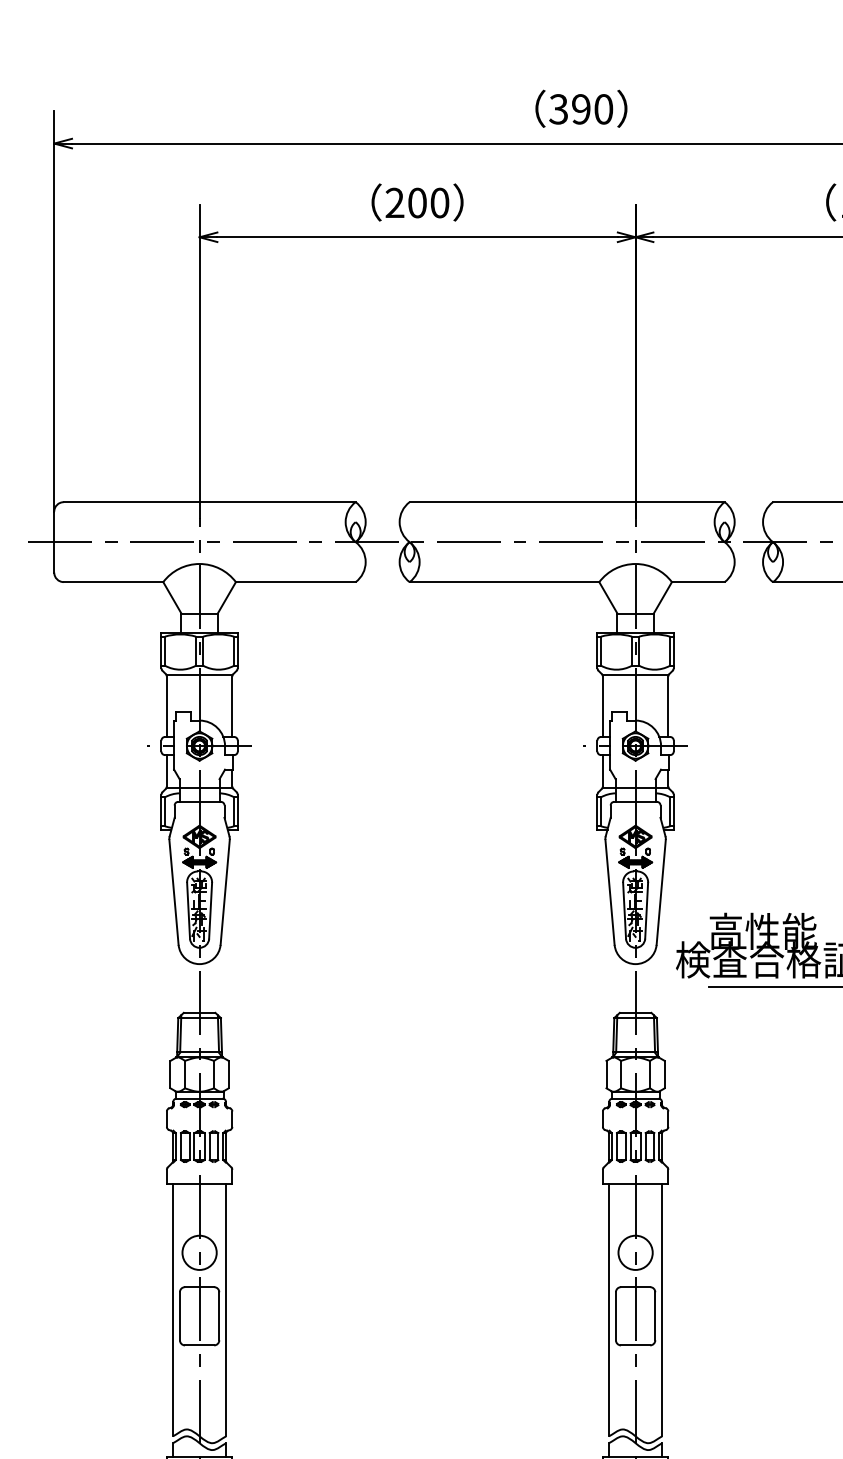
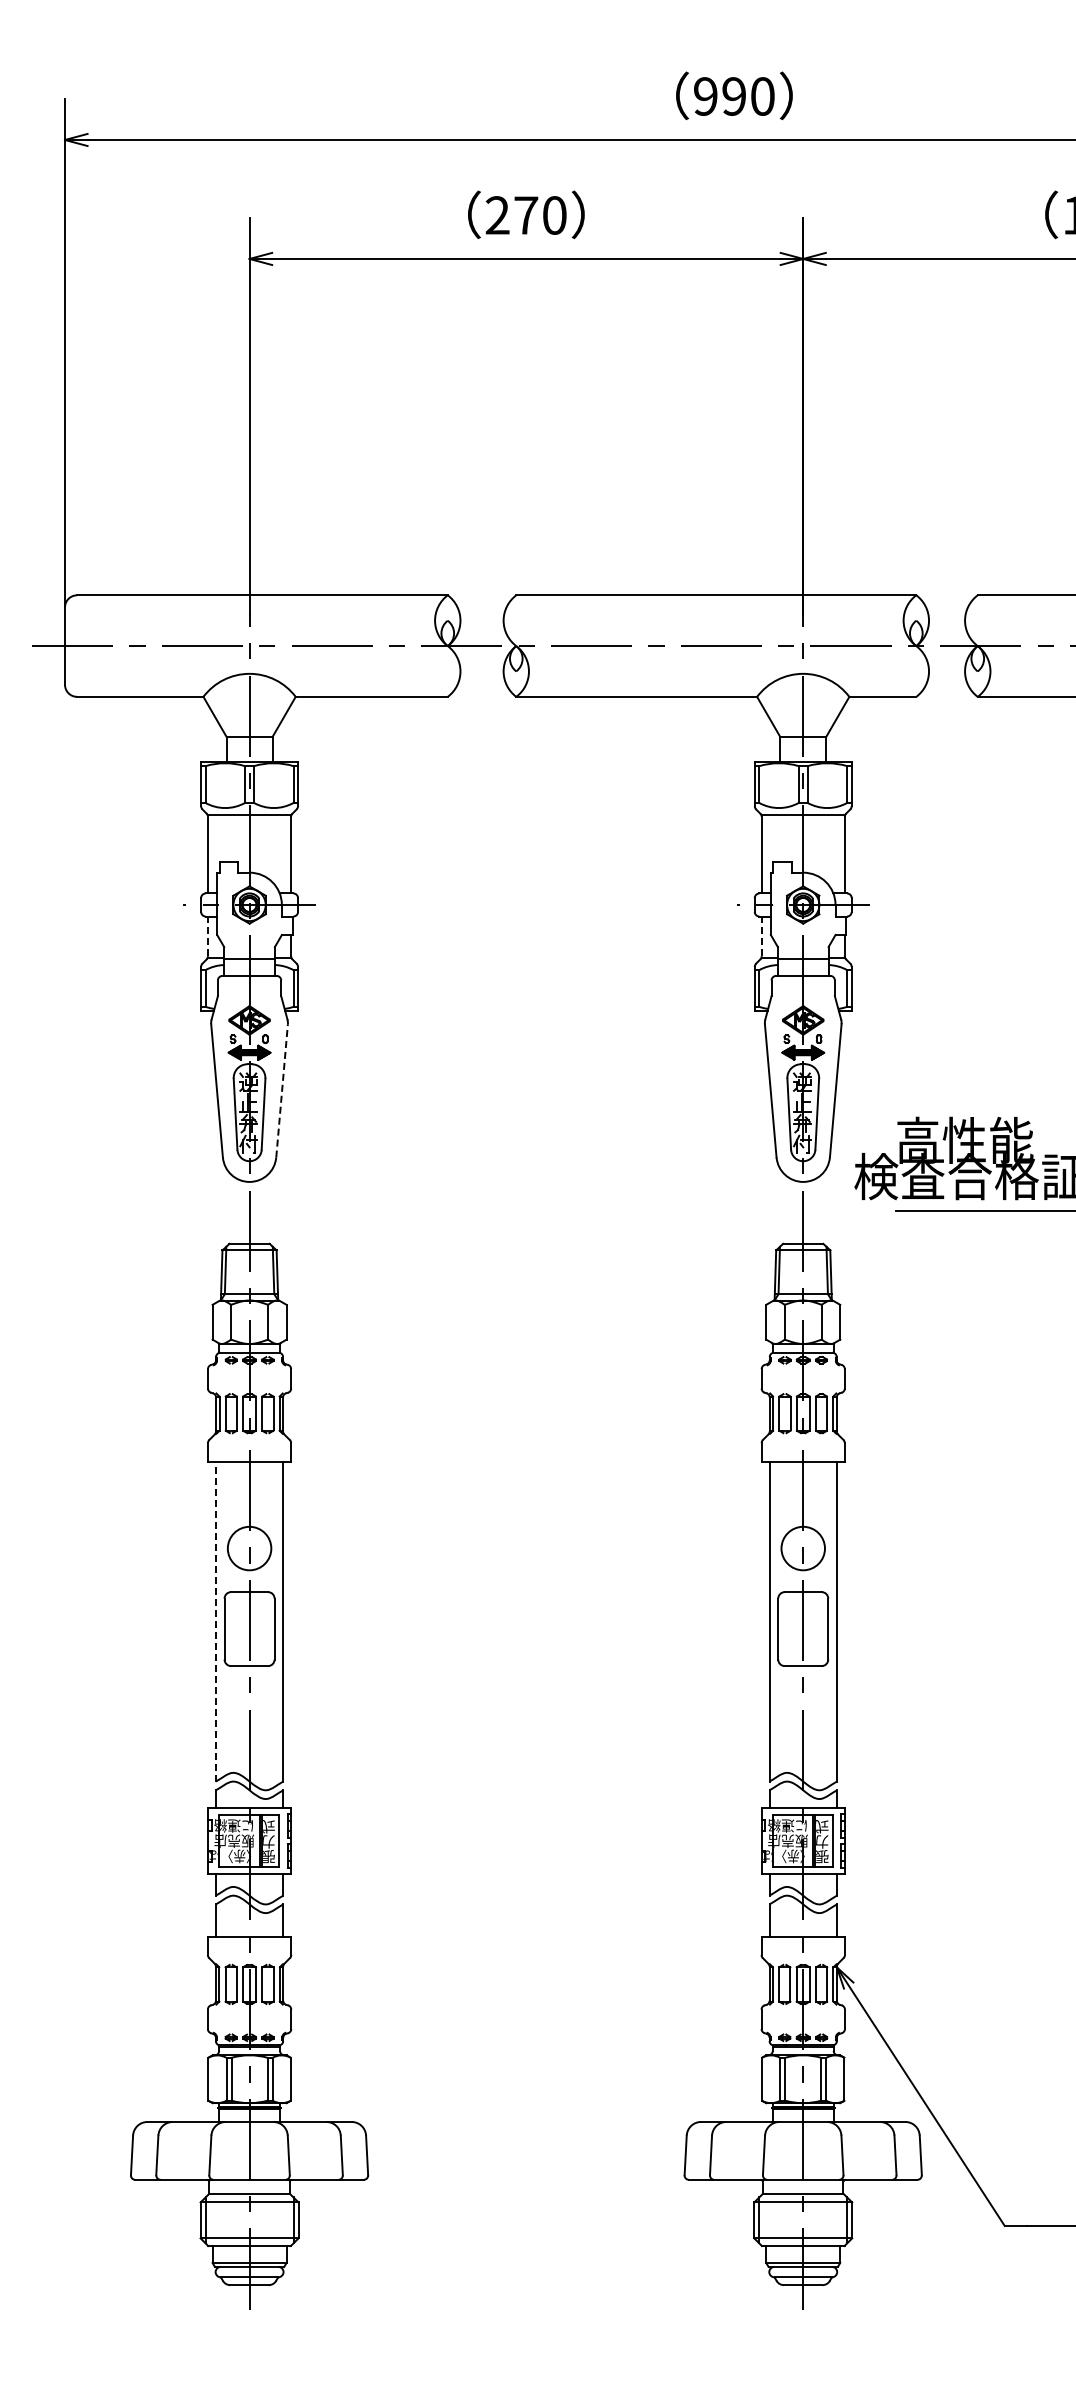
text: (558, 109) -> (705, 96), 390 -> 990
text: (417, 203) -> (526, 215), 200 -> 270
line: (167, 770) -> (208, 936), solid -> dashed
line: (602, 770) -> (761, 936), solid -> dashed
line: (225, 892) -> (282, 1090), solid -> dashed
line: (172, 1310) -> (215, 1621), solid -> dashed

